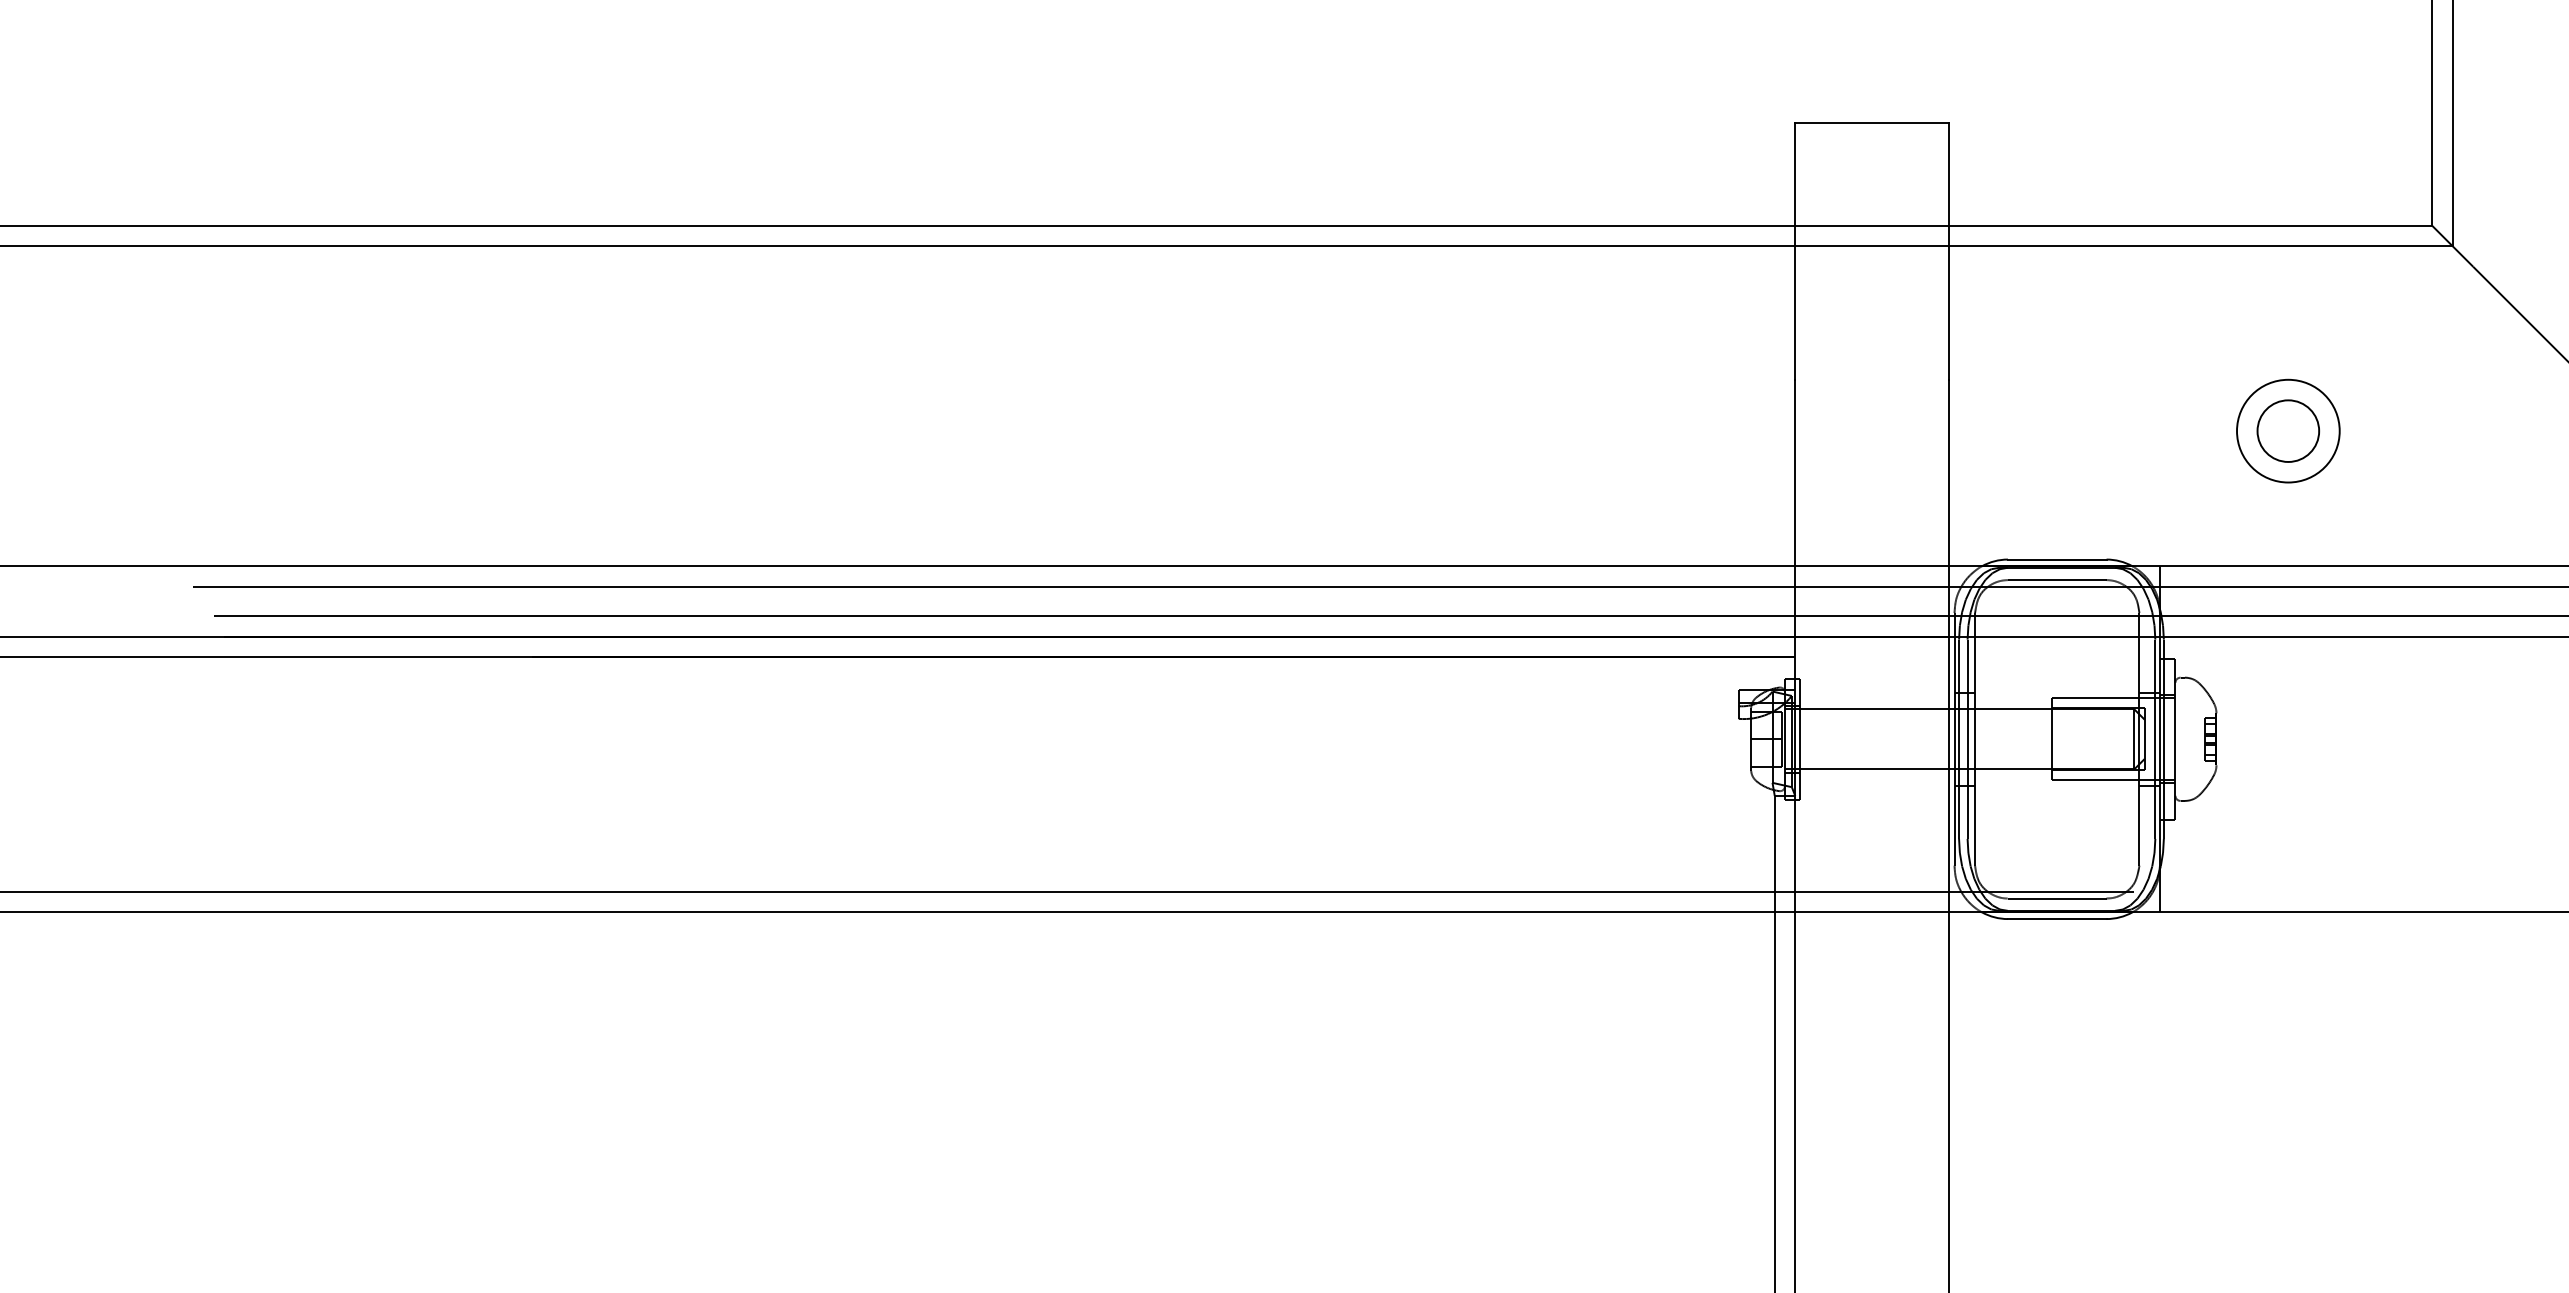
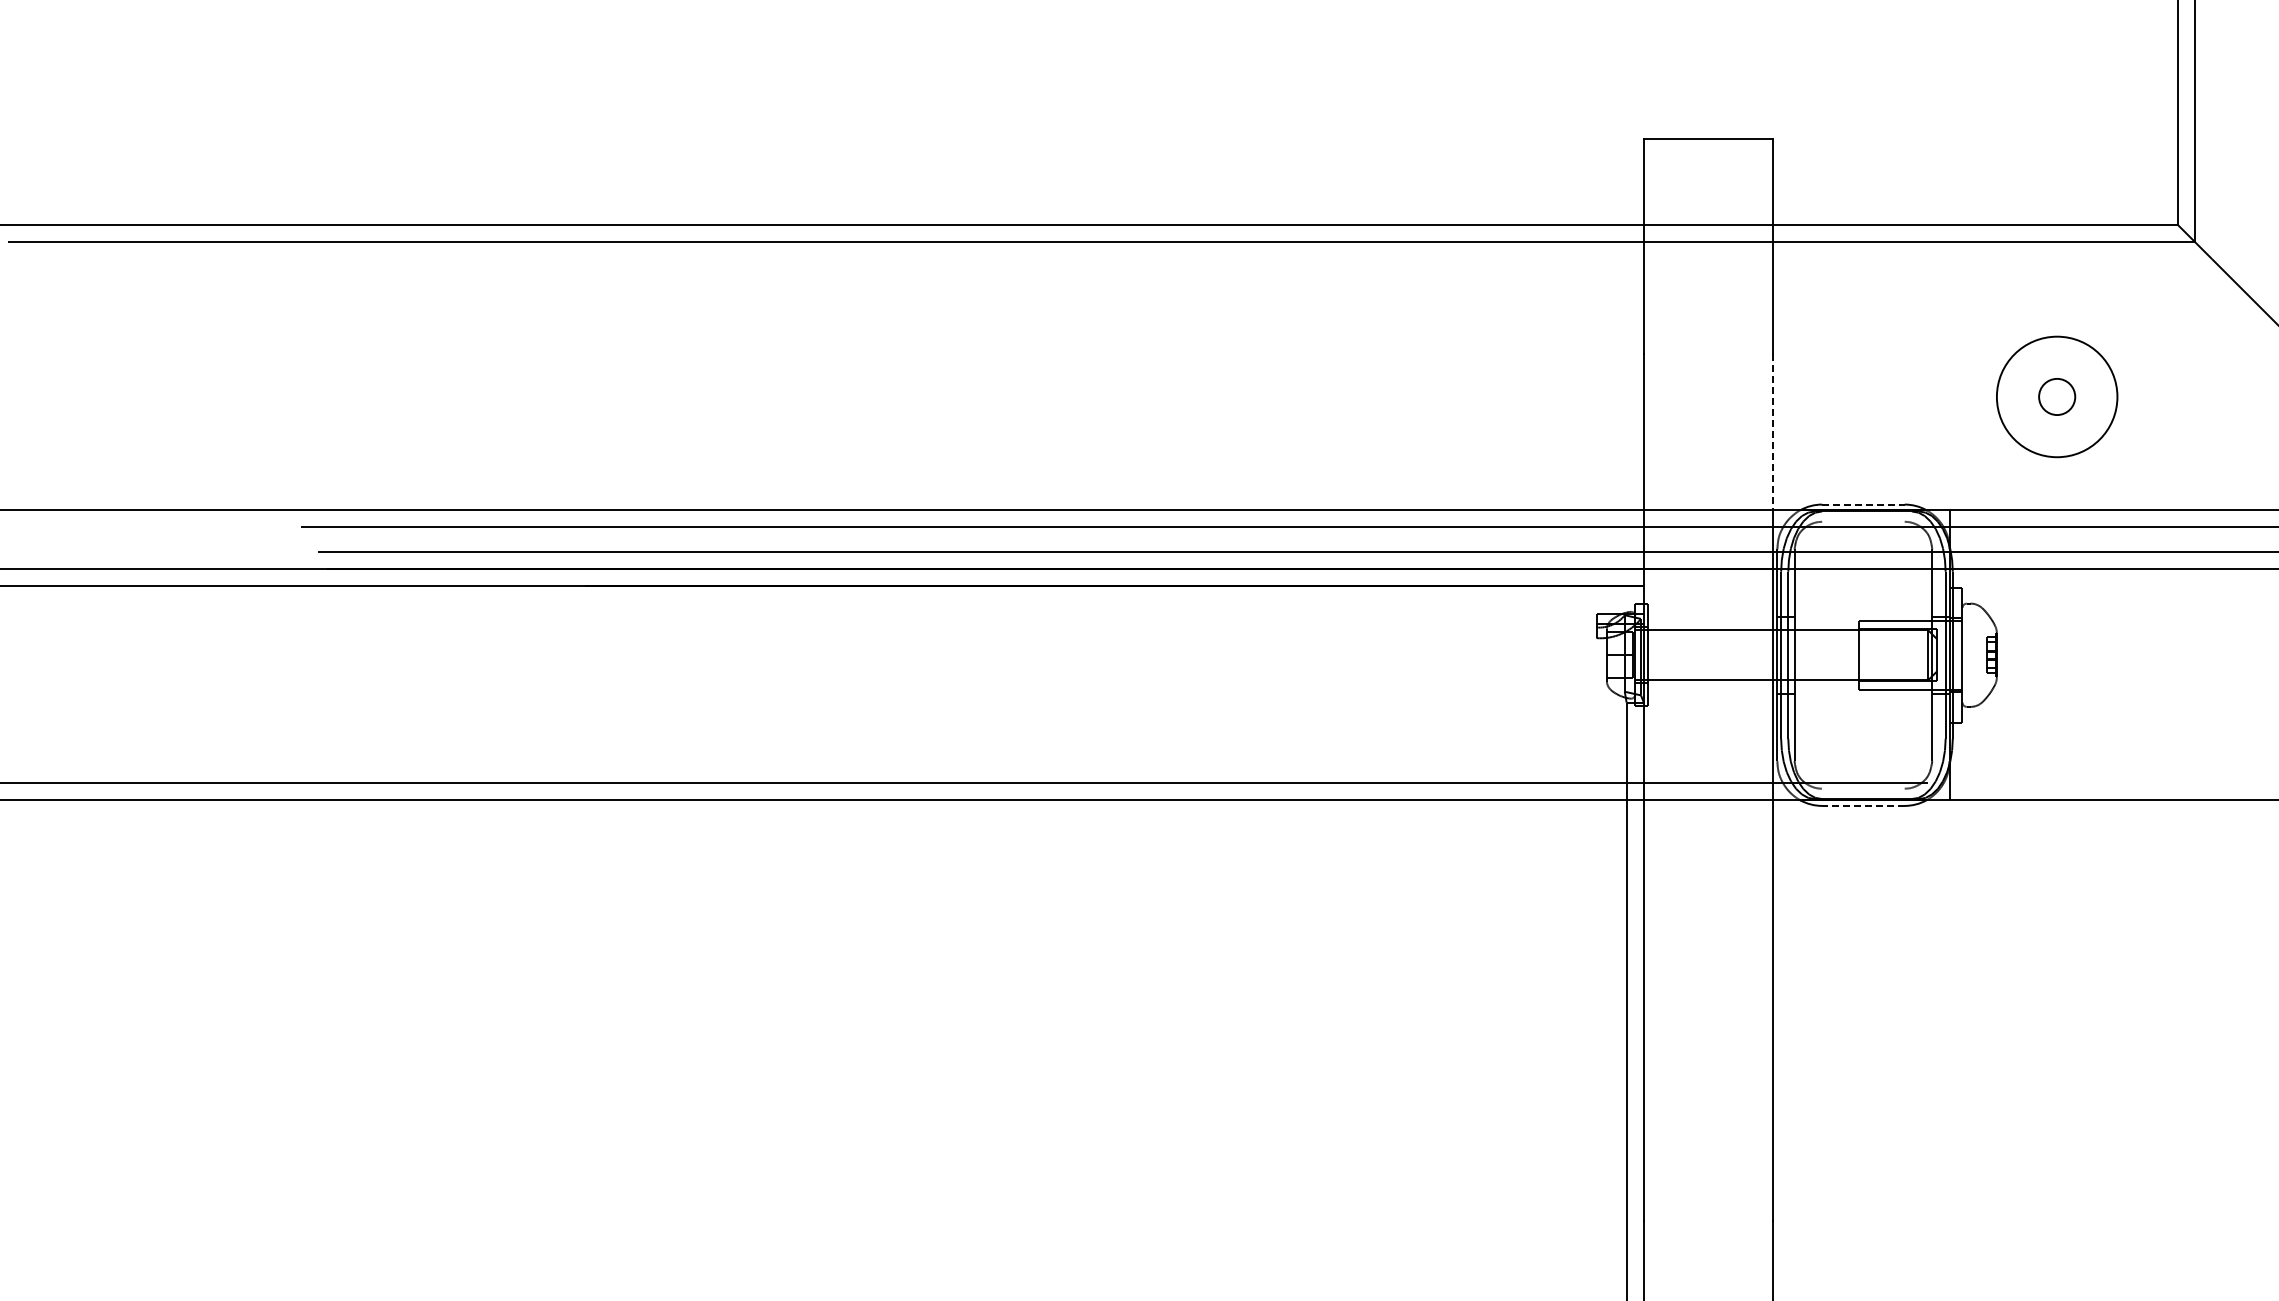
circle: (2287, 430) -> (2056, 396), size x0.7
circle: (2288, 430) -> (2057, 396), size x1.4
line: (1949, 473) -> (1773, 432), solid -> dashed
line: (2057, 559) -> (1863, 504), solid -> dashed
line: (2057, 579) -> (1863, 521), removed
line: (2057, 898) -> (1863, 788), removed
line: (2056, 918) -> (1862, 805), solid -> dashed

